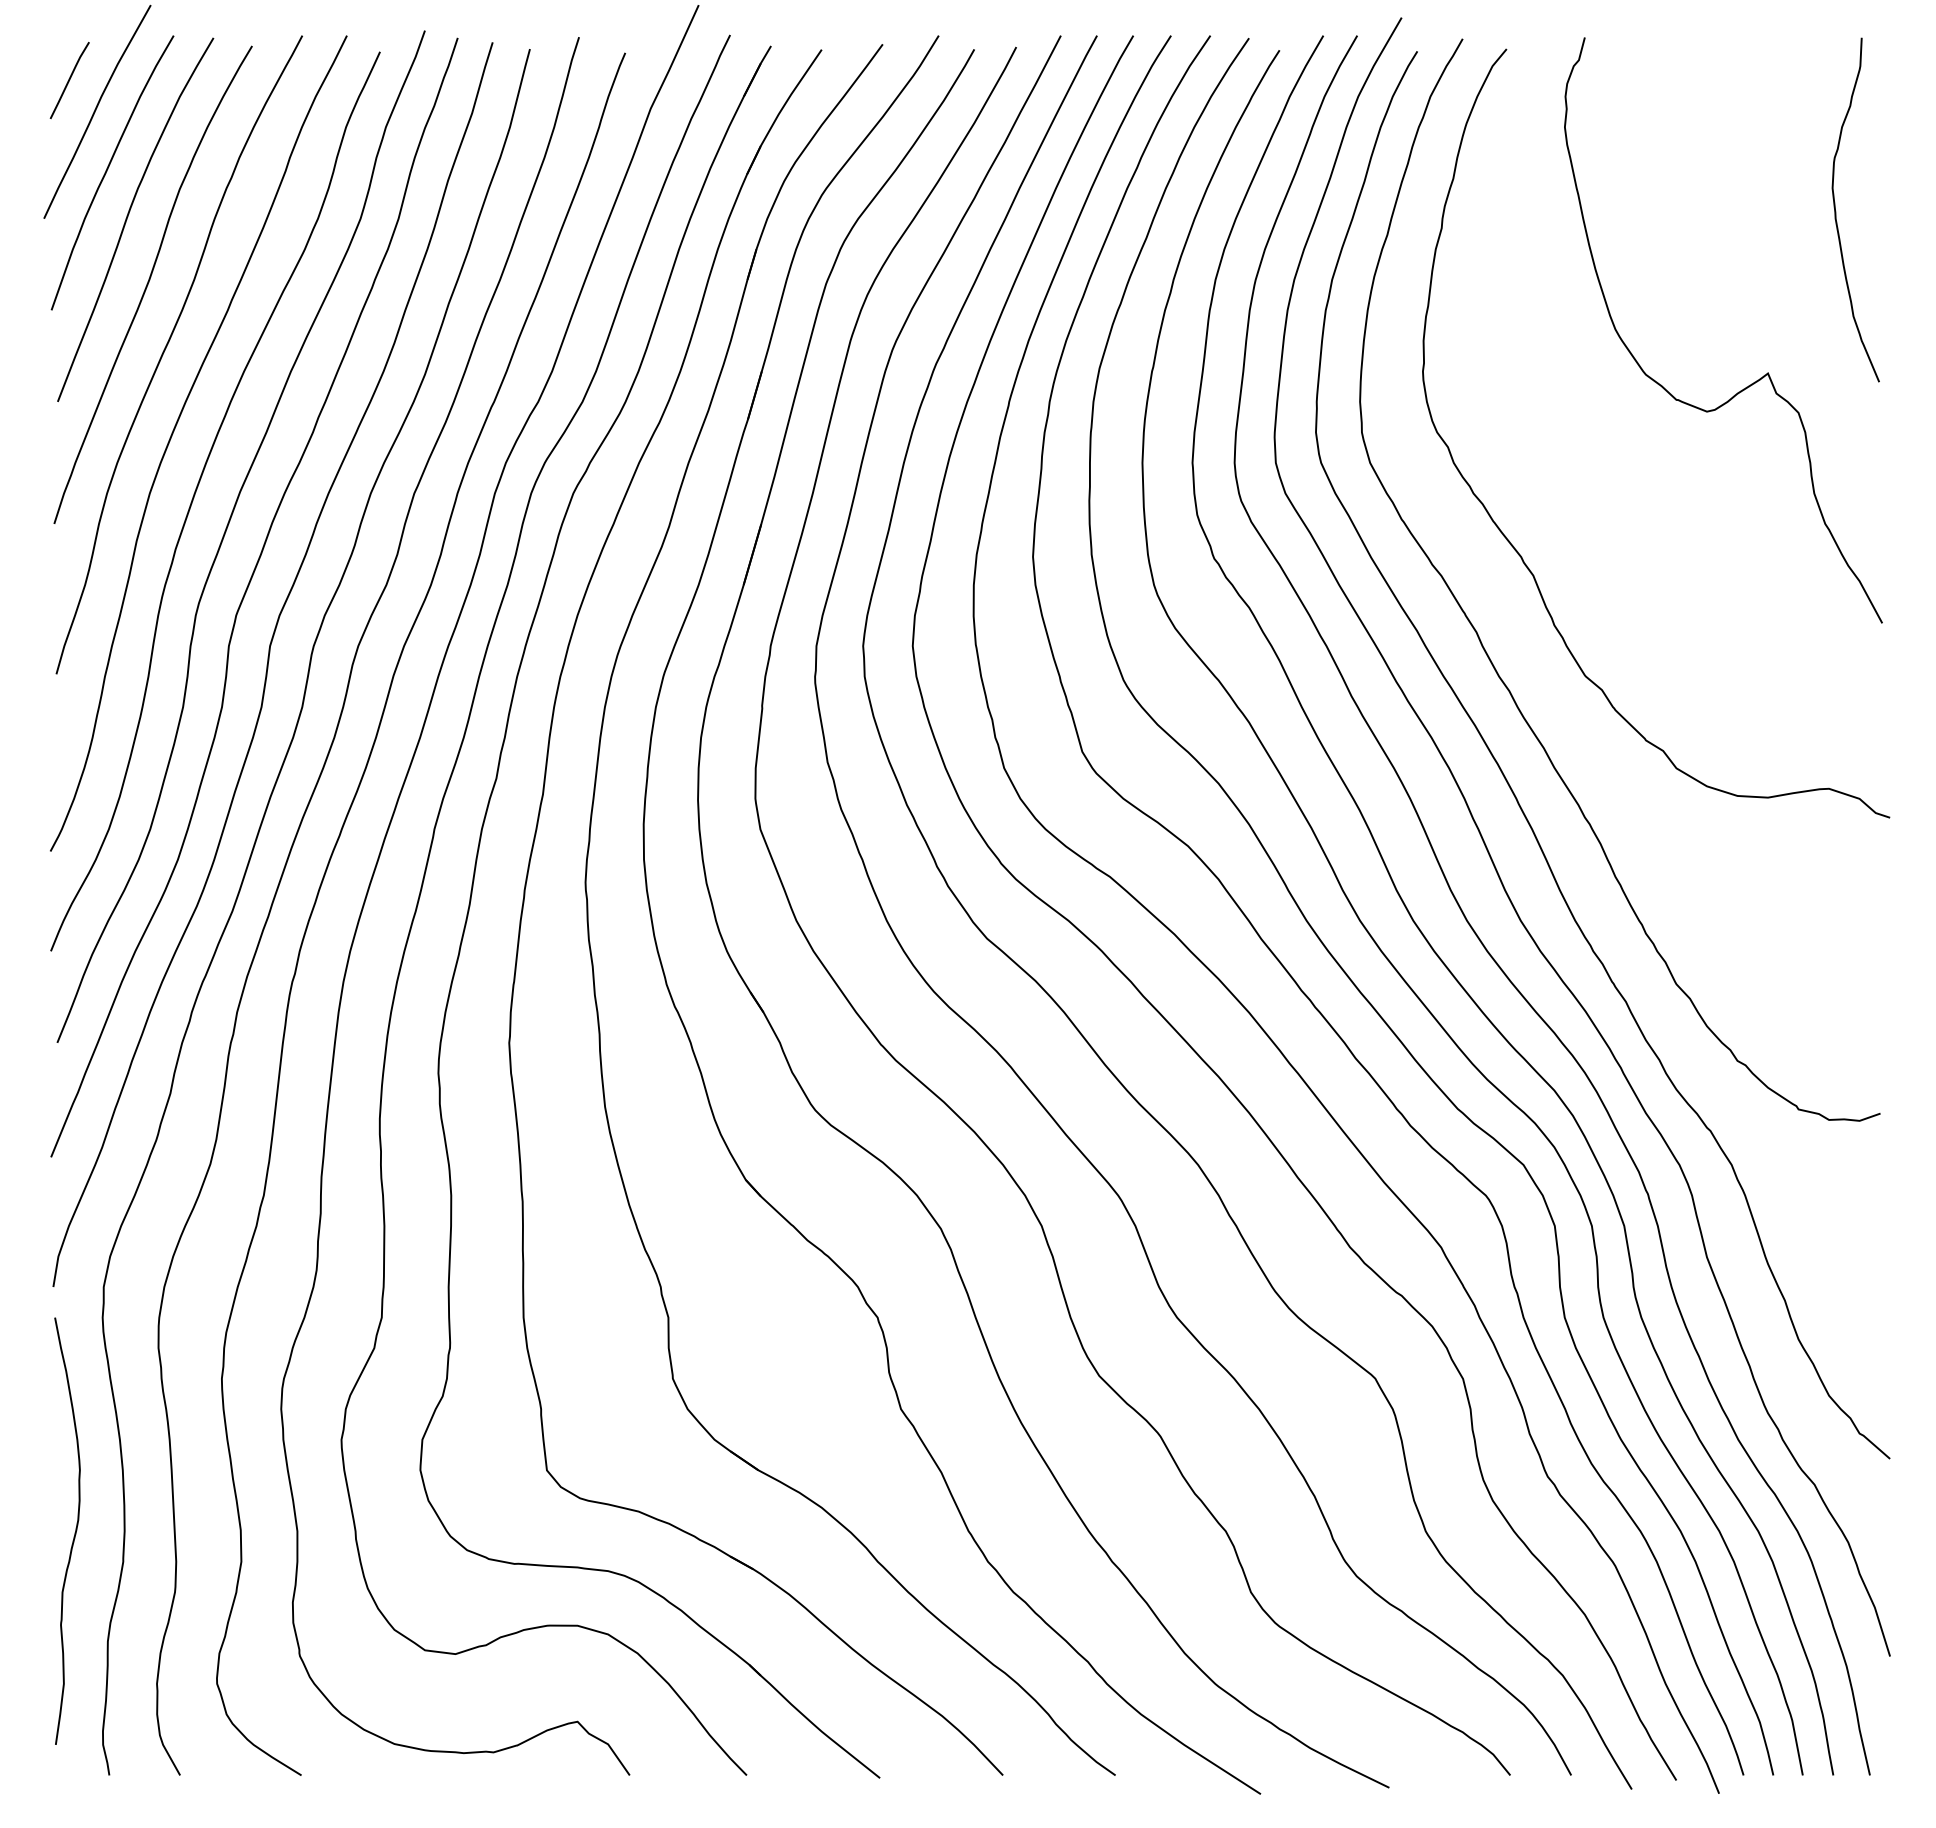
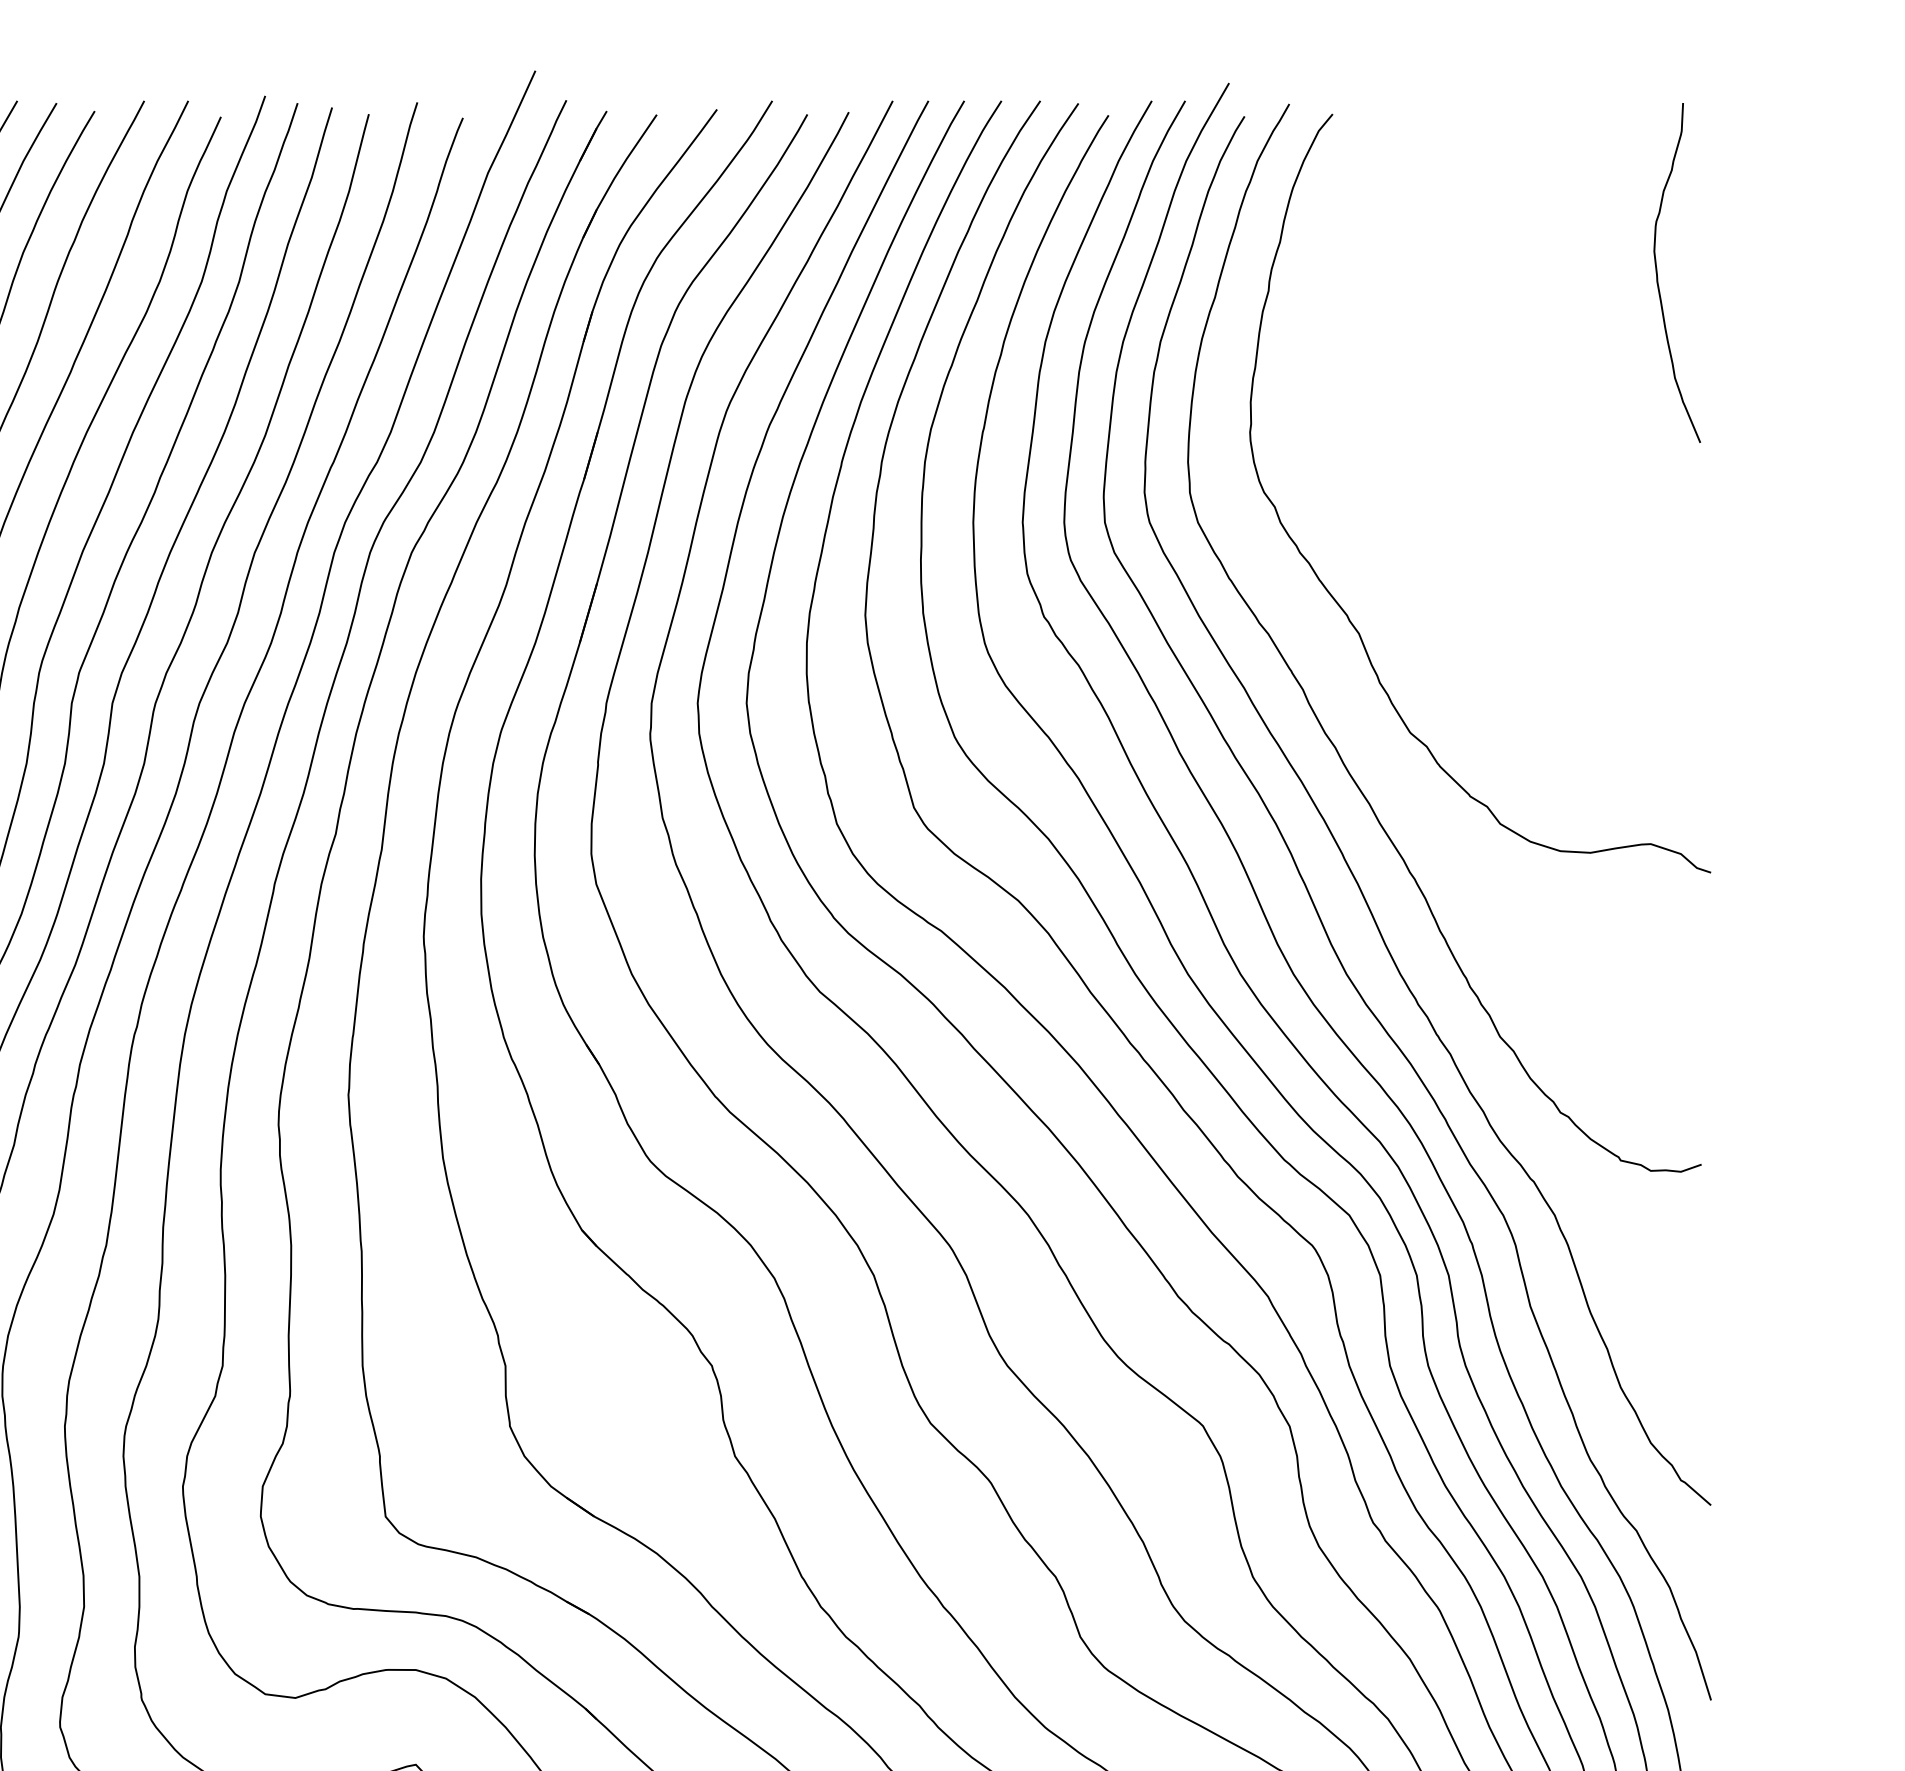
curve: (1754, 381) -> (1577, 442), removed

